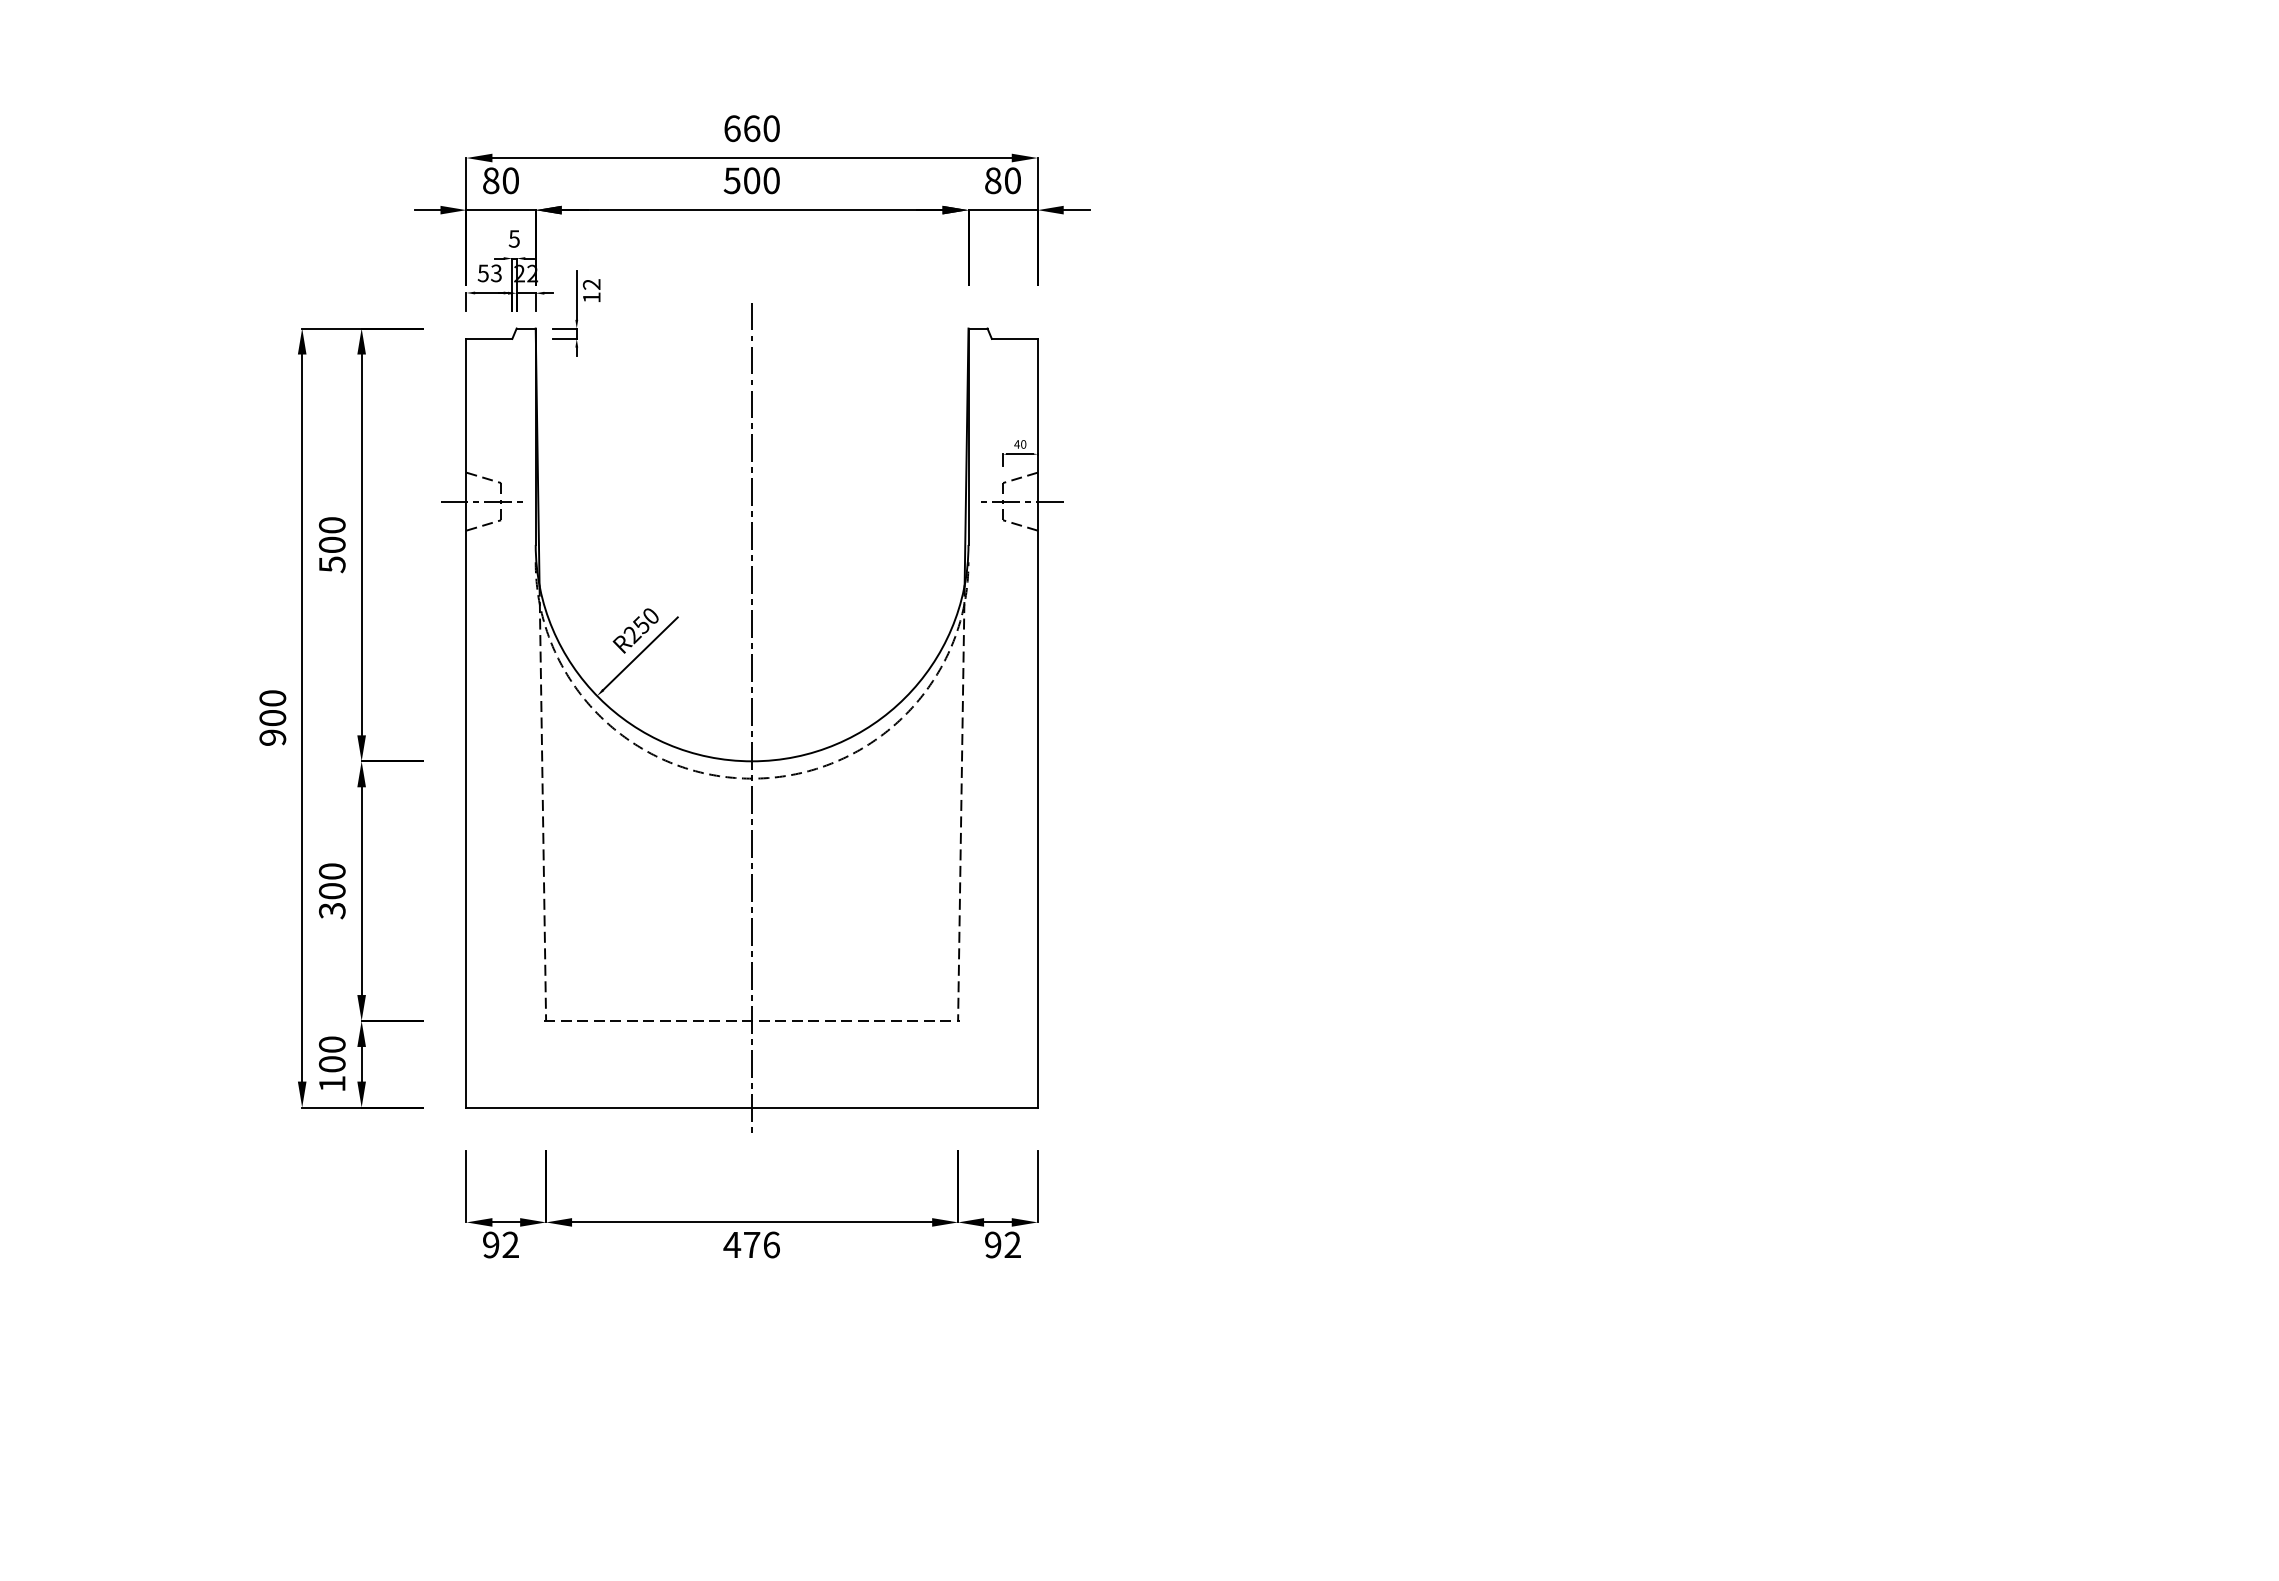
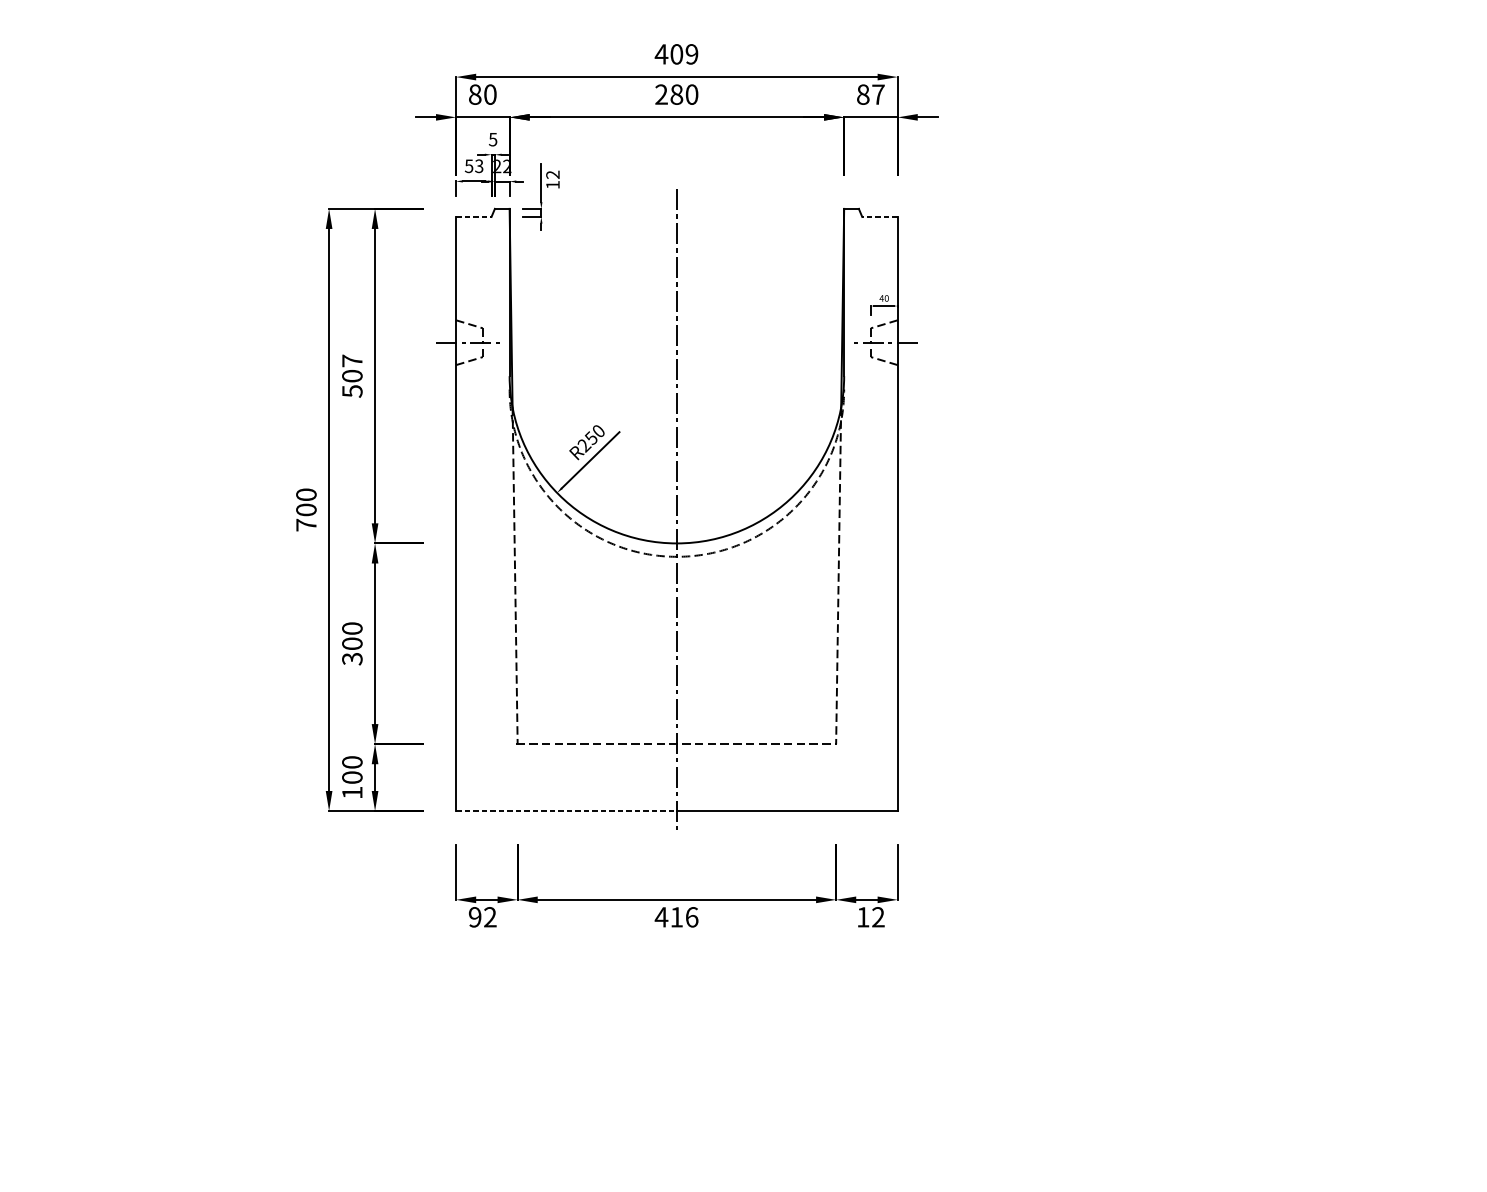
text: (751, 128) -> (676, 54), 660 -> 409
text: (741, 180) -> (668, 94), 500 -> 280
text: (1012, 180) -> (878, 94), 80 -> 87
line: (489, 338) -> (473, 216), solid -> dashed
line: (1014, 338) -> (879, 216), solid -> dashed
text: (331, 525) -> (351, 361), 500 -> 507
text: (272, 737) -> (306, 525), 900 -> 700
line: (609, 1107) -> (566, 811), solid -> dashed
text: (752, 1244) -> (677, 916), 476 -> 416
text: (993, 1244) -> (863, 916), 92 -> 12

